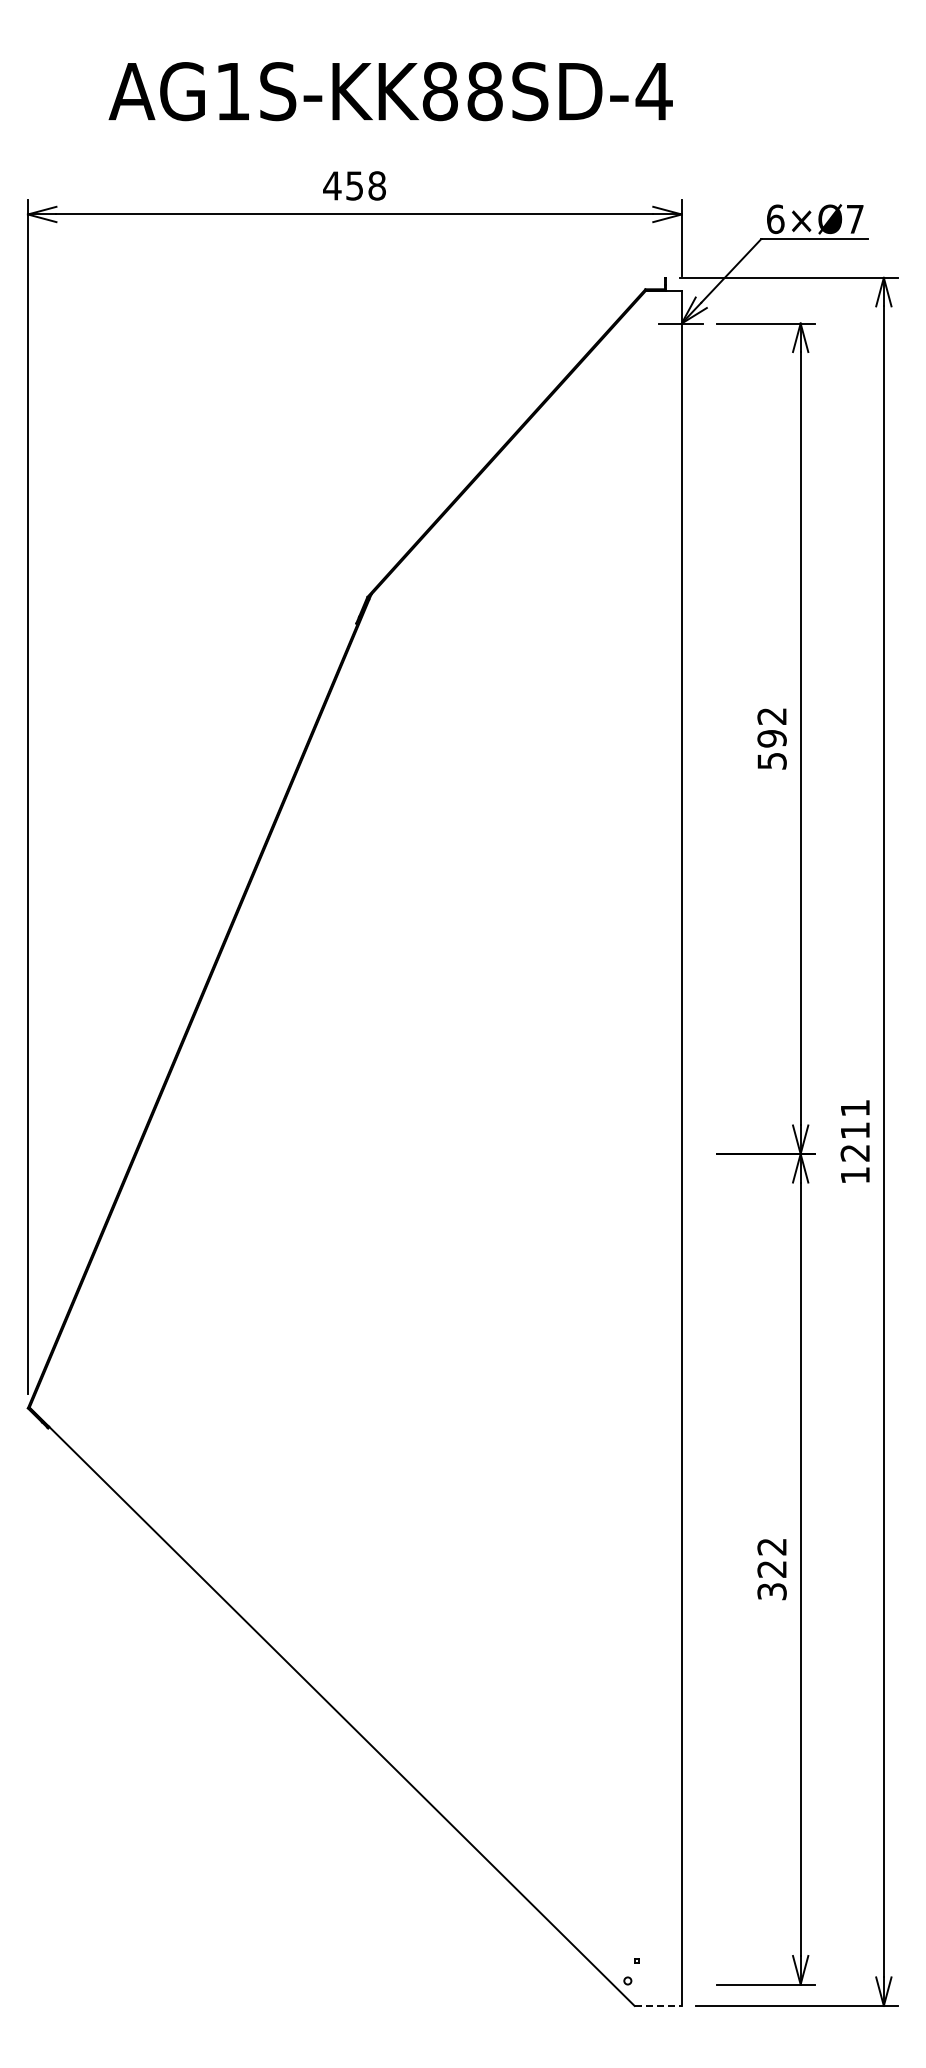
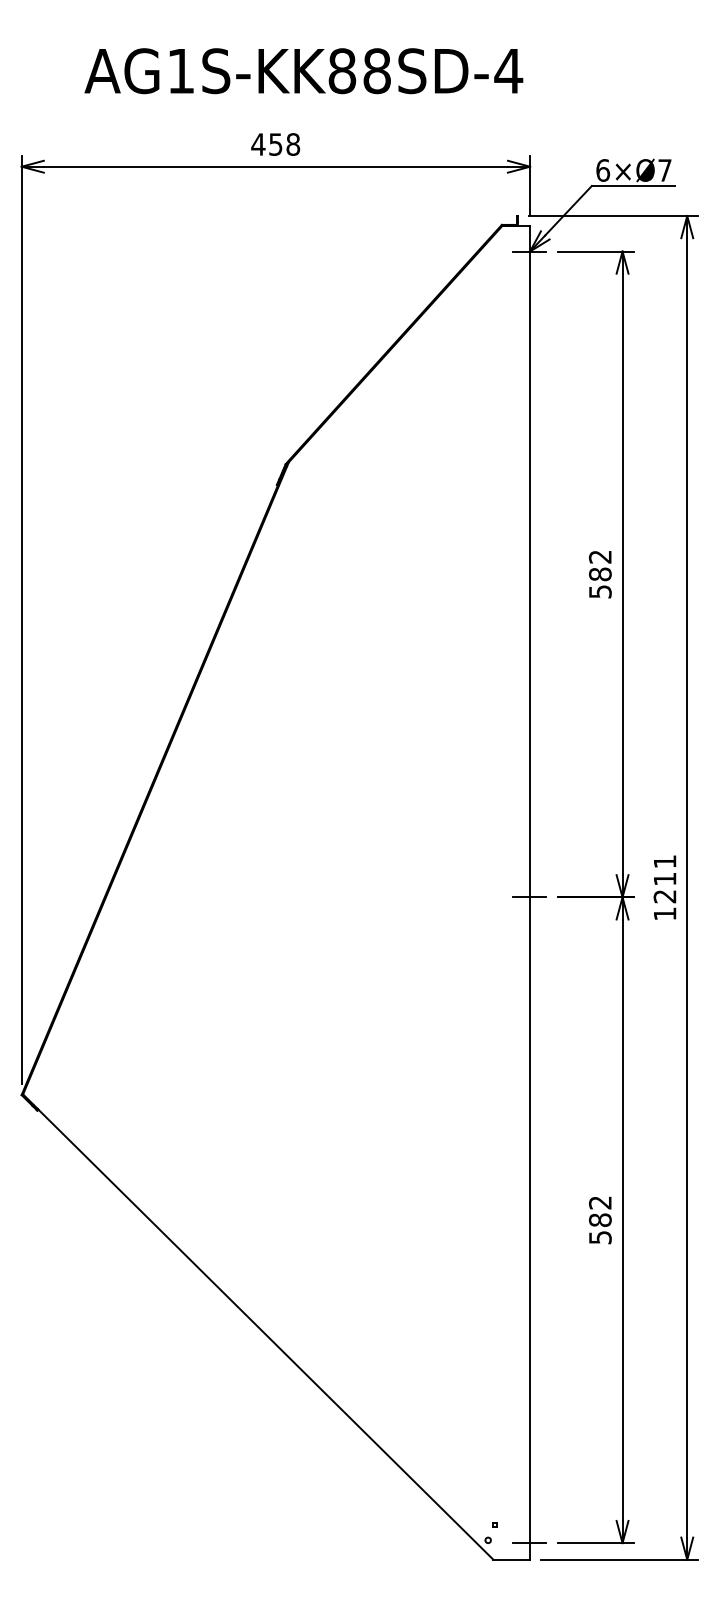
text: (771, 738) -> (599, 574), 592 -> 582
line: (680, 1154) -> (529, 897), added
text: (771, 1579) -> (599, 1228), 322 -> 582
line: (680, 1984) -> (529, 1543), added
line: (658, 2005) -> (512, 1559), dashed -> solid

